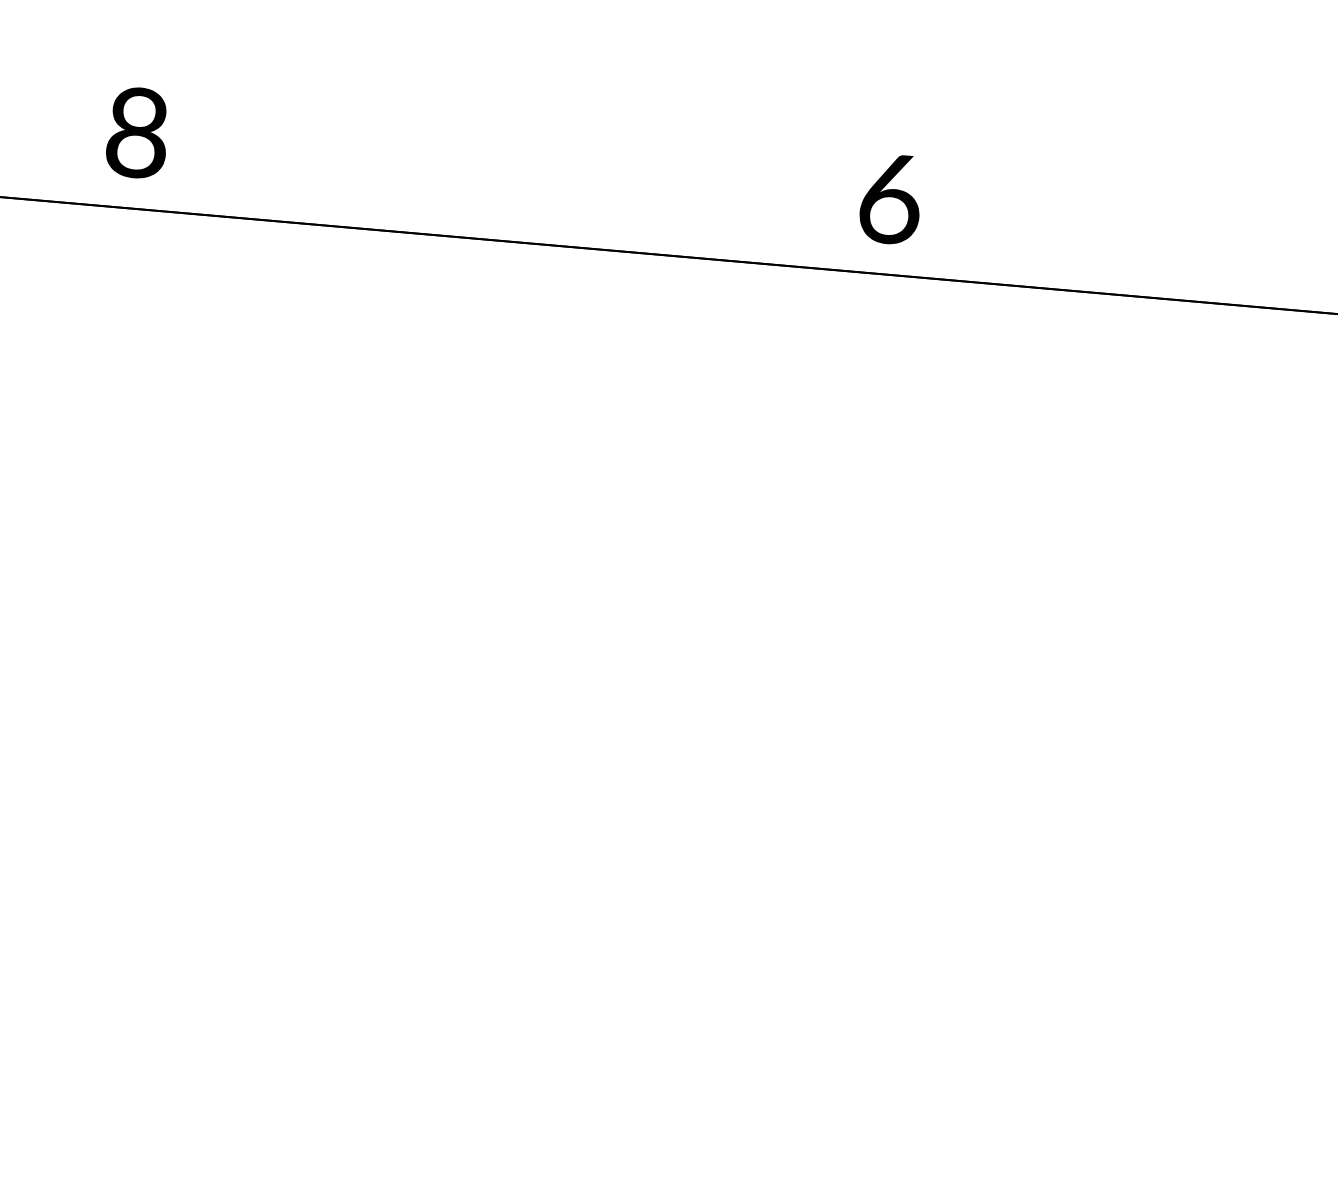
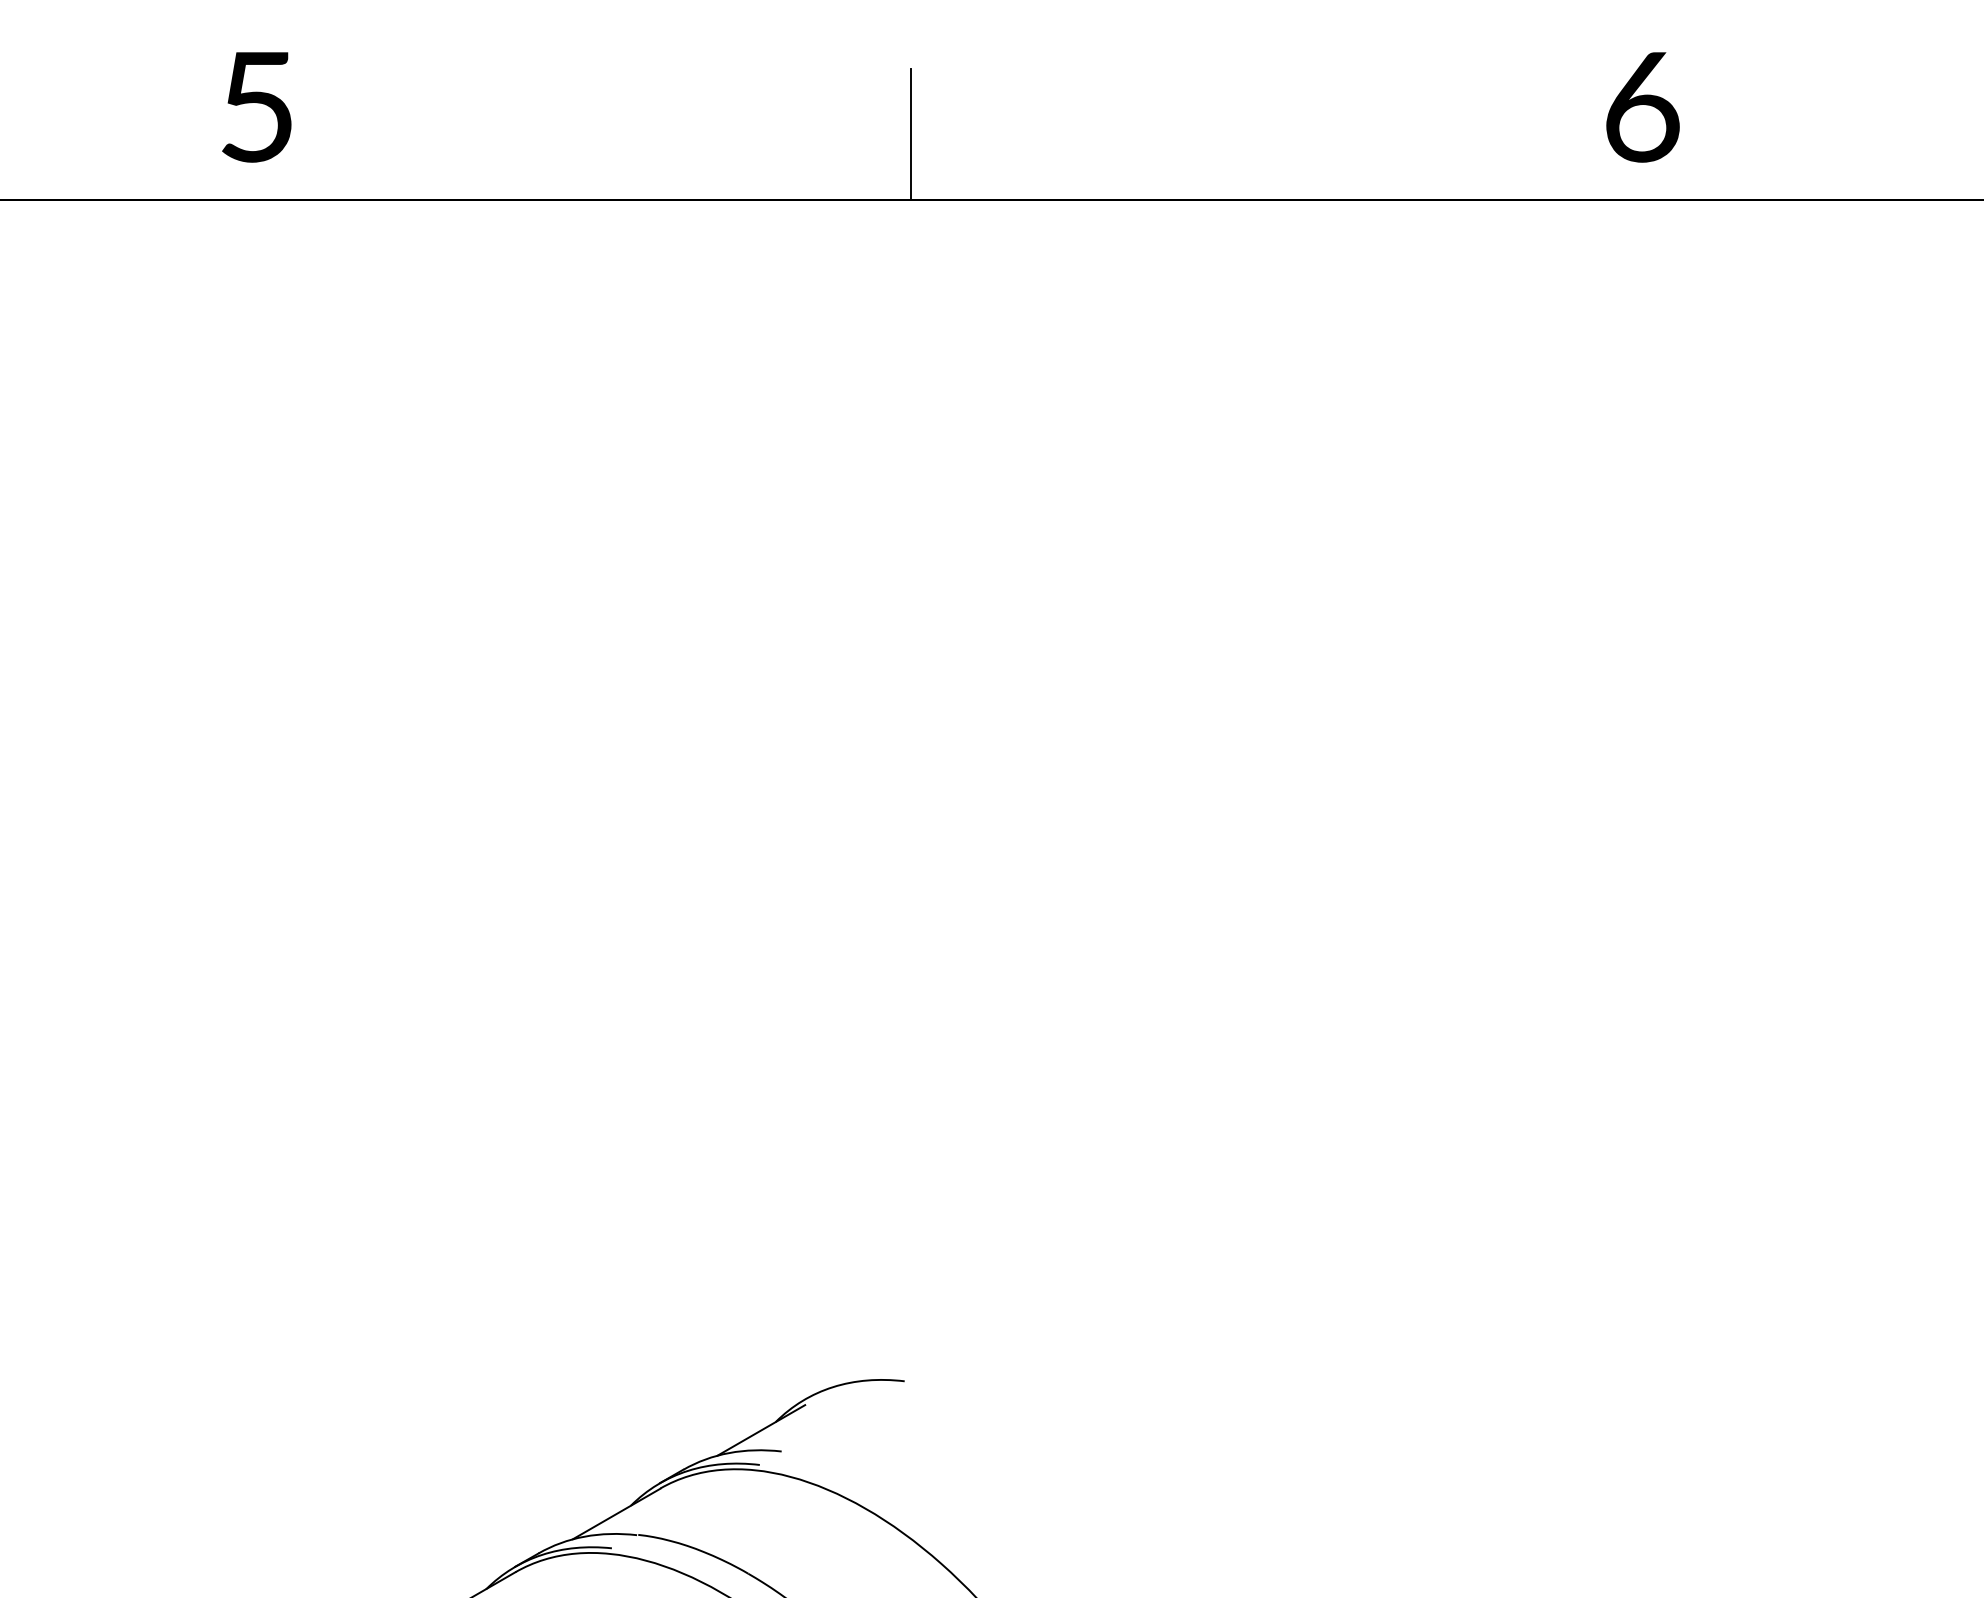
text: (137, 132) -> (257, 106), 8 -> 5
text: (890, 199) -> (1642, 107), moved
line: (666, 201) -> (911, 134), added

